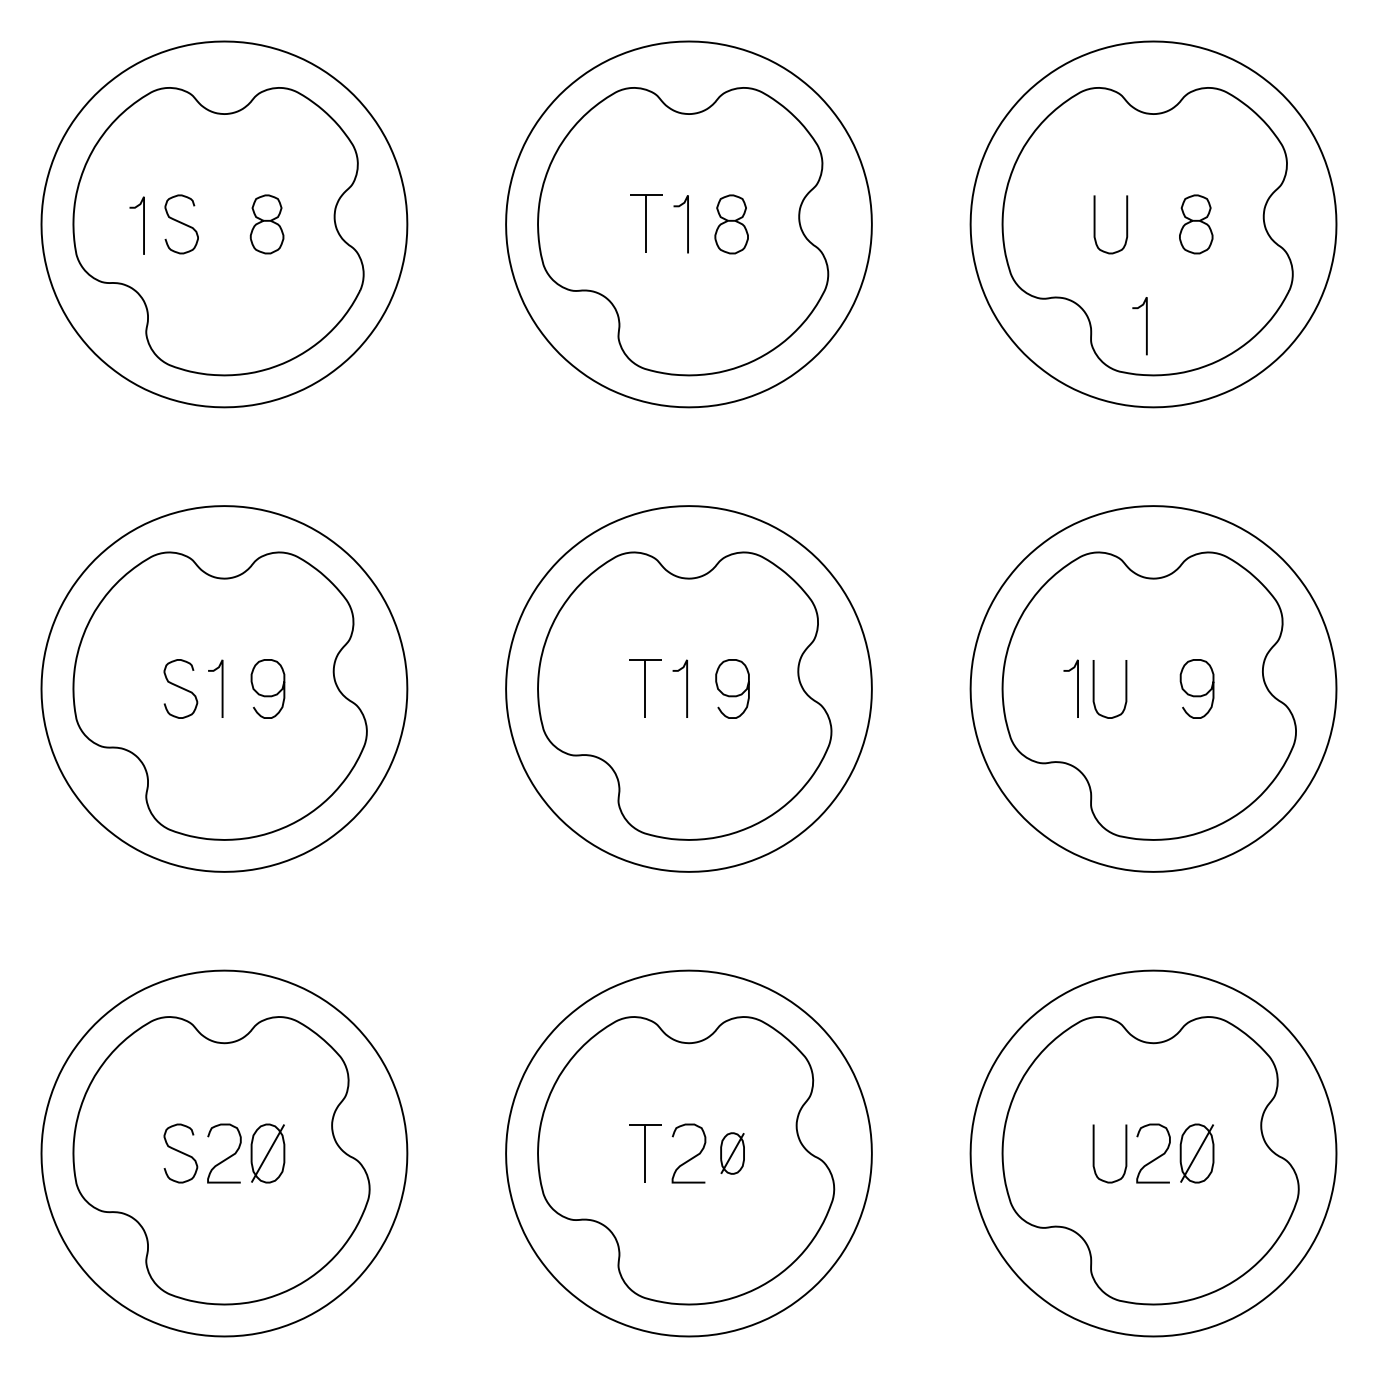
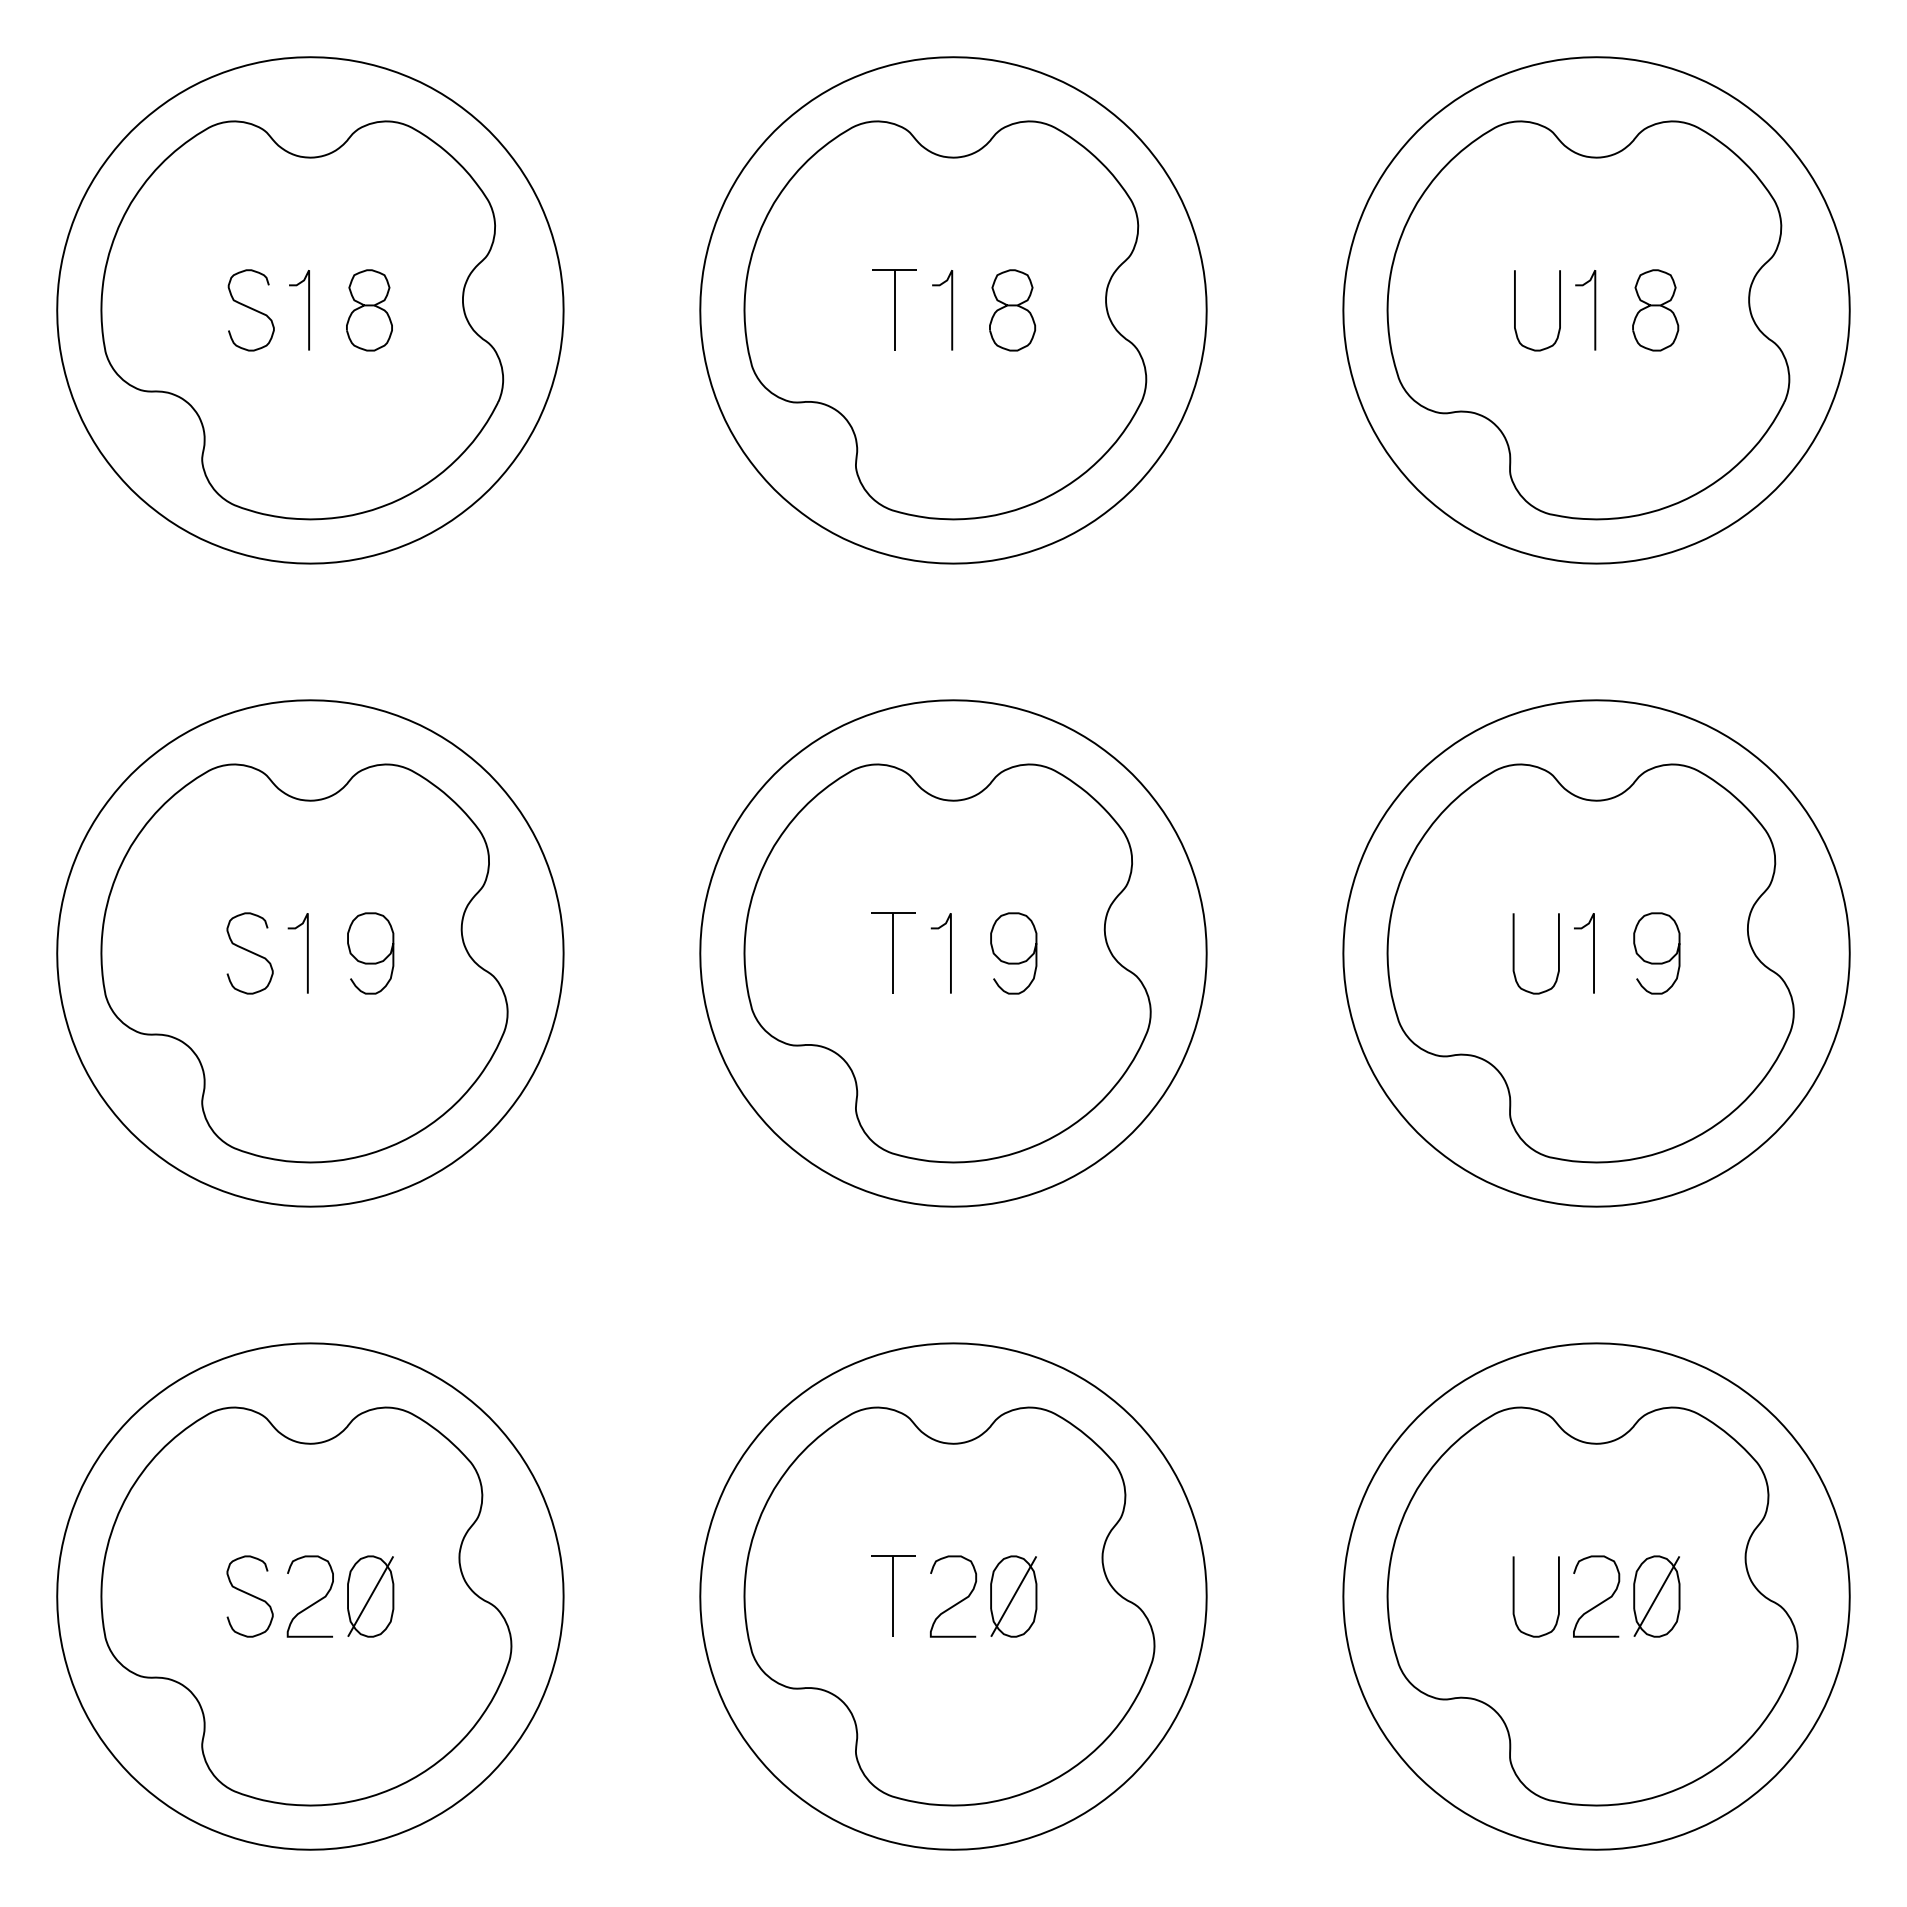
curve: (143, 225) -> (308, 310), moved
curve: (1146, 326) -> (1594, 310), moved
curve: (1077, 689) -> (1593, 953), moved
part: (732, 1153) -> (1013, 1596), size x1.43

